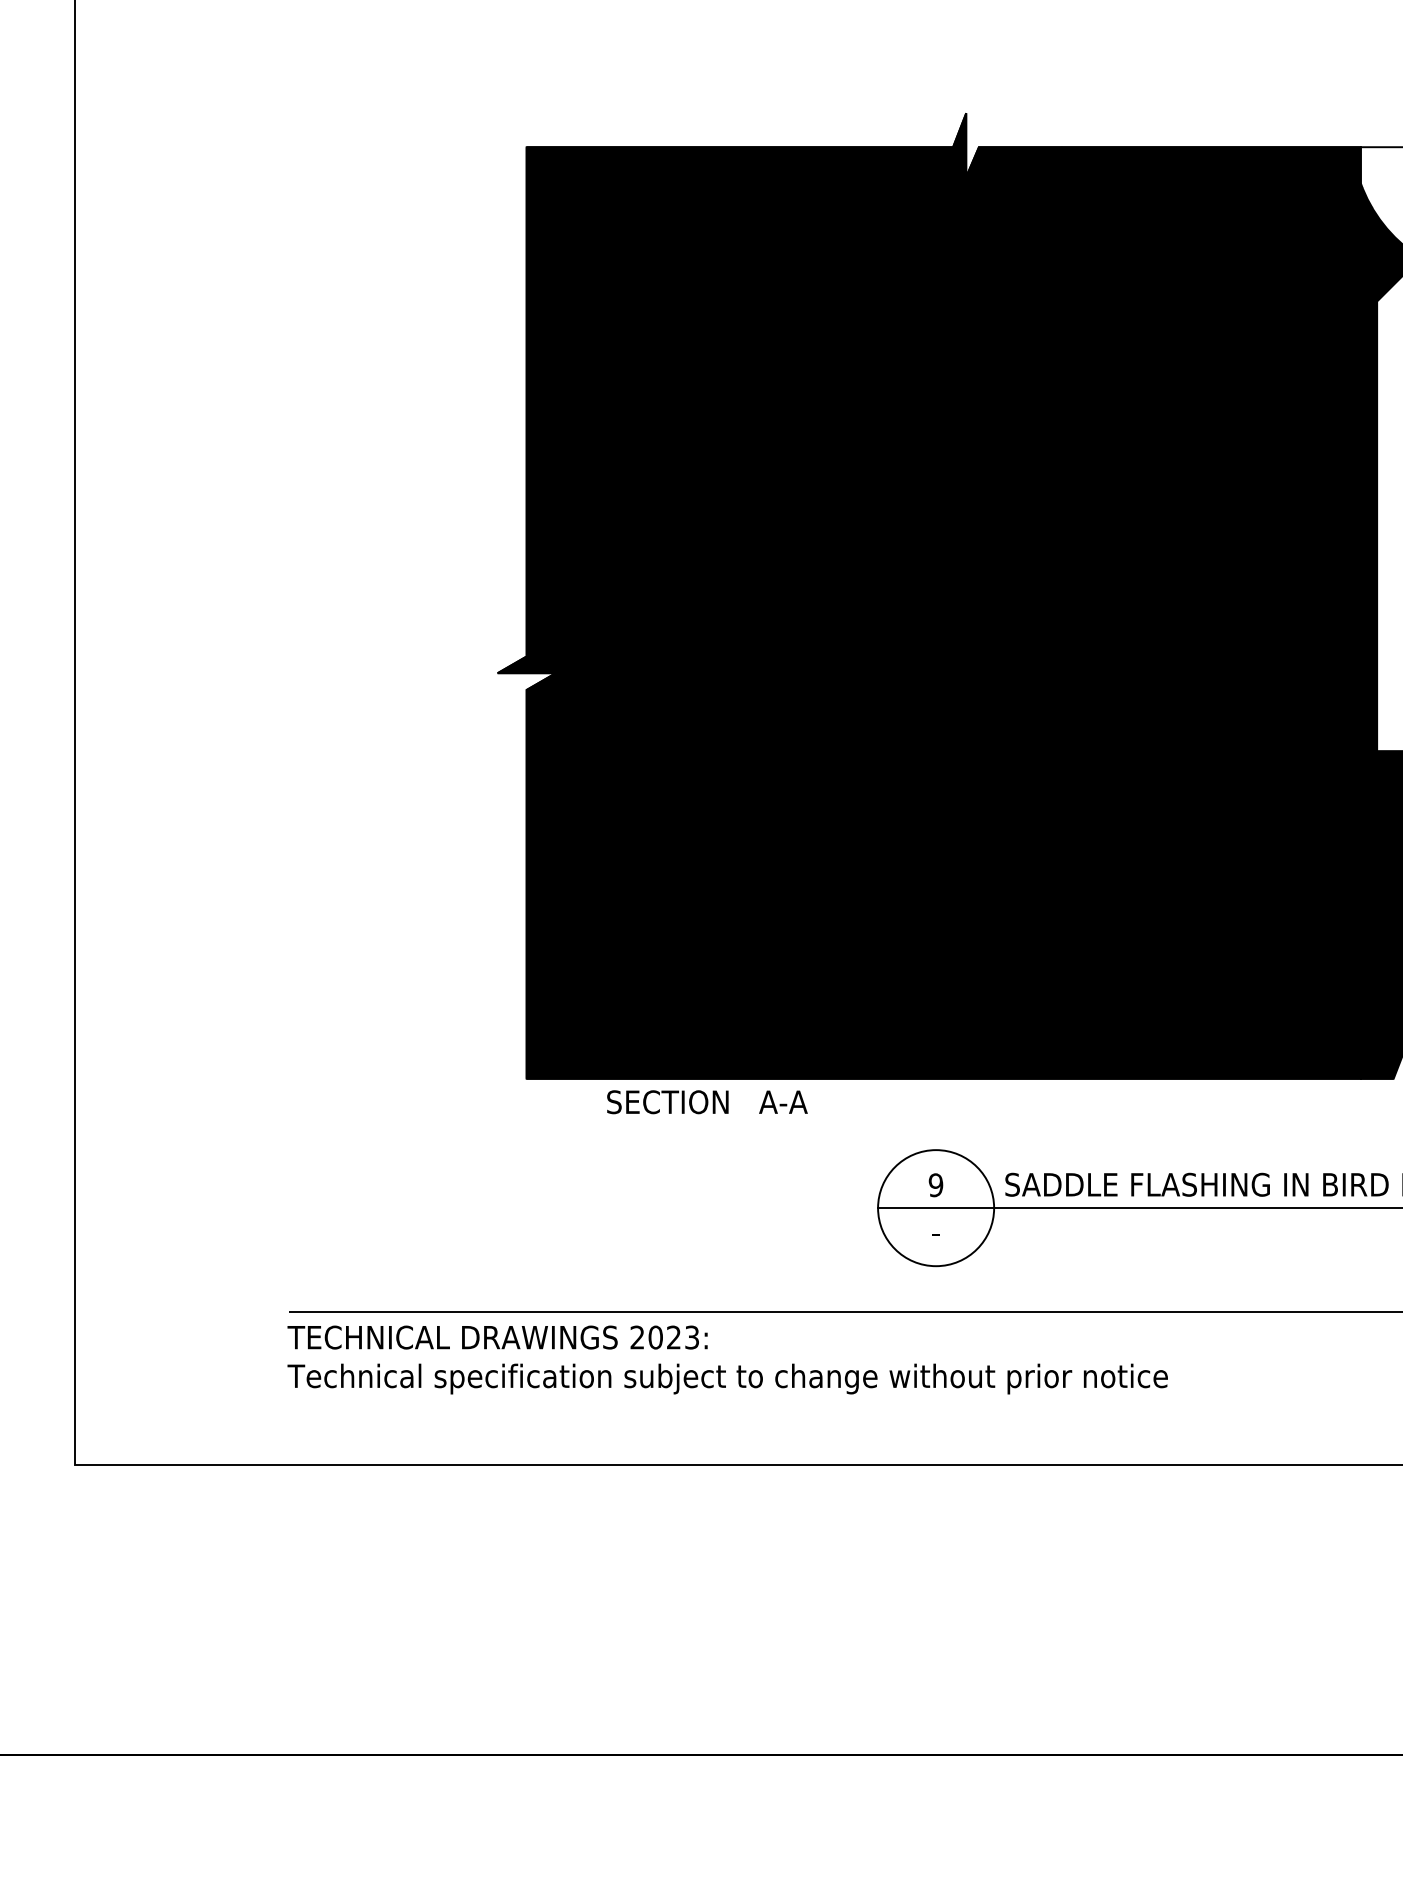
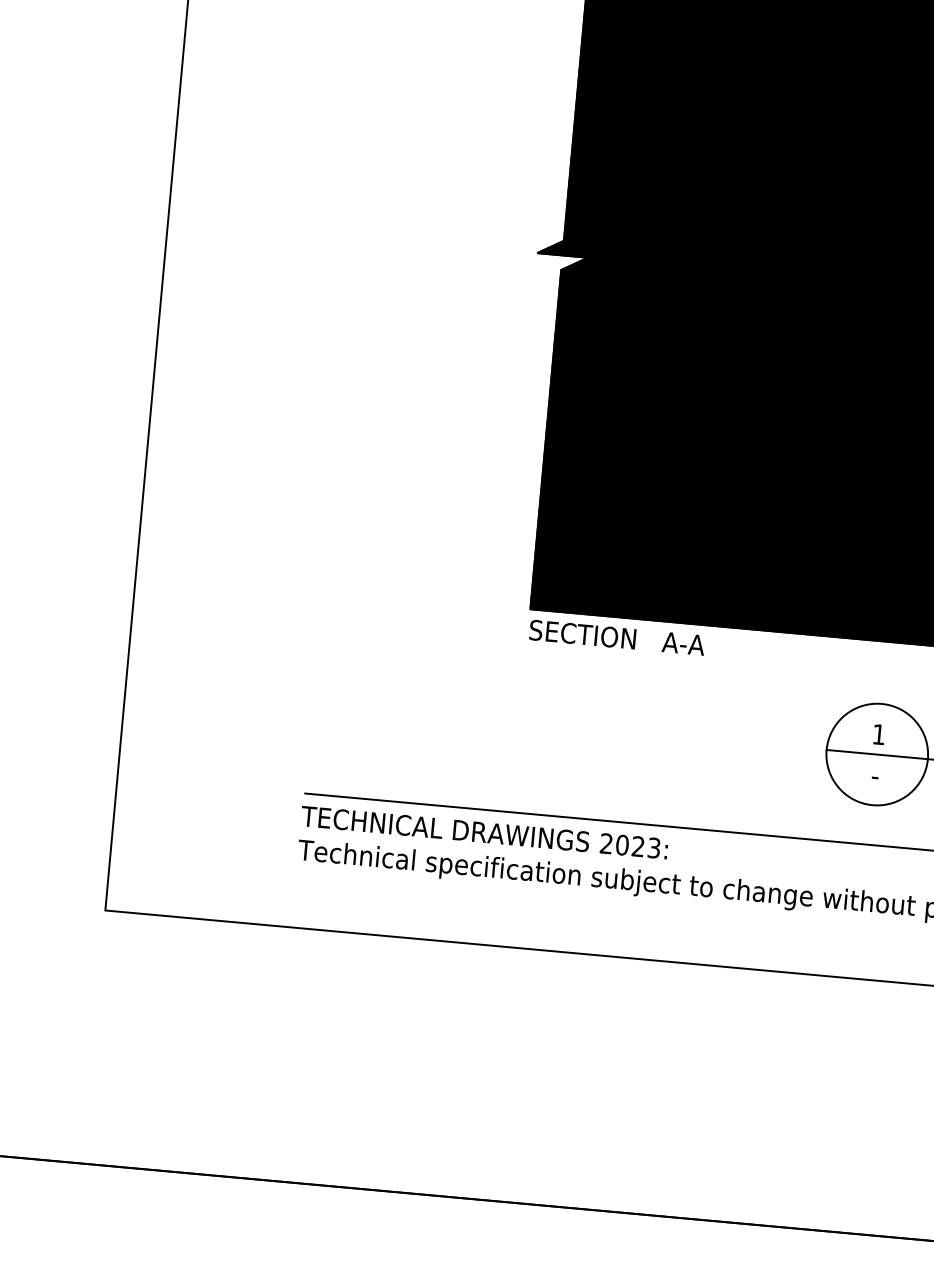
text: (707, 1102) -> (617, 638), moved
text: (935, 1185) -> (878, 734), 9 -> 1

